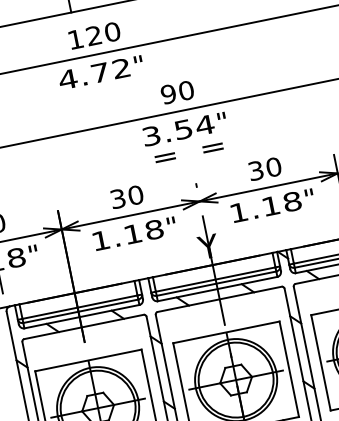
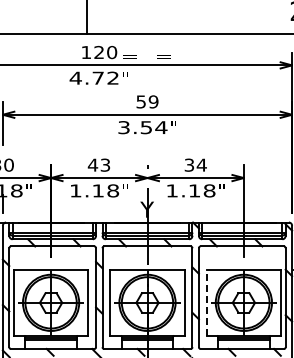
text: (177, 91) -> (147, 101), 90 -> 59
text: (188, 152) -> (146, 56), moved
text: (273, 166) -> (201, 164), 30 -> 34
text: (125, 196) -> (98, 164), 30 -> 43
line: (320, 362) -> (206, 302), solid -> dashed

